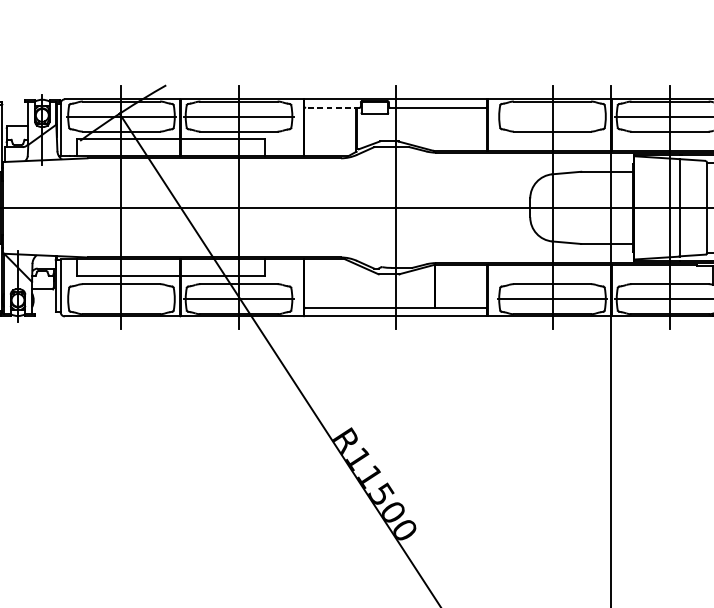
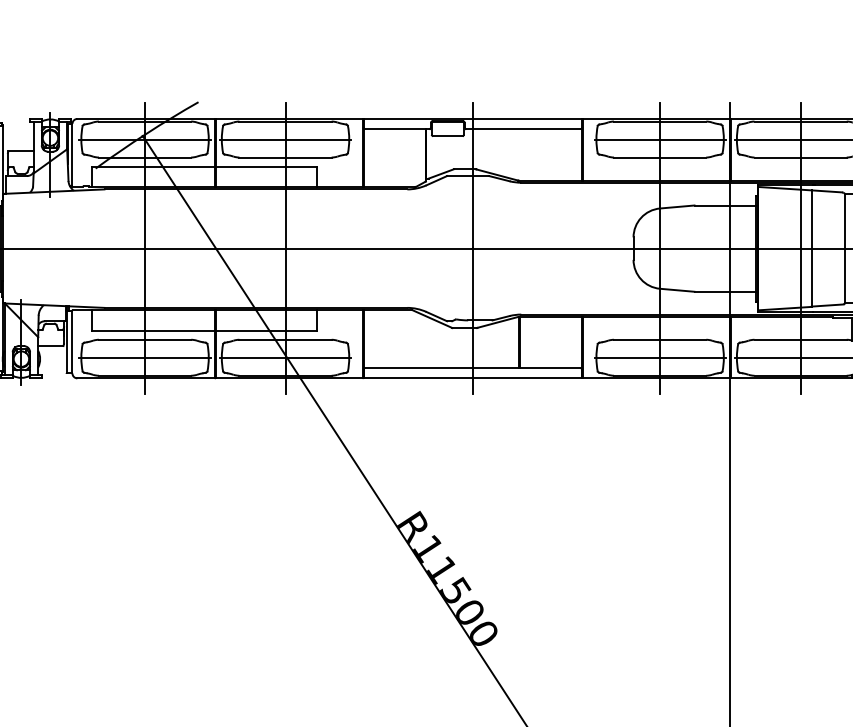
line: (332, 108) -> (397, 129), dashed -> solid
line: (551, 116) -> (659, 139), added
line: (121, 298) -> (144, 357), added

